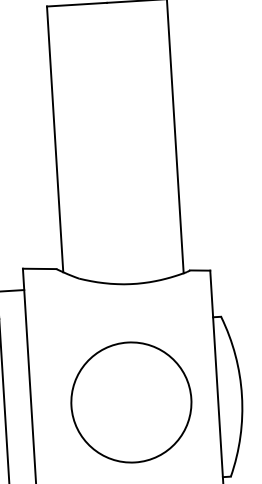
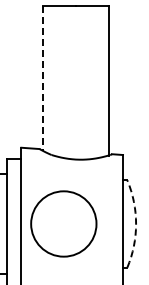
line: (55, 141) -> (43, 79), solid -> dashed
arc: (242, 394) -> (136, 223), solid -> dashed
circle: (130, 401) -> (63, 223), moved

